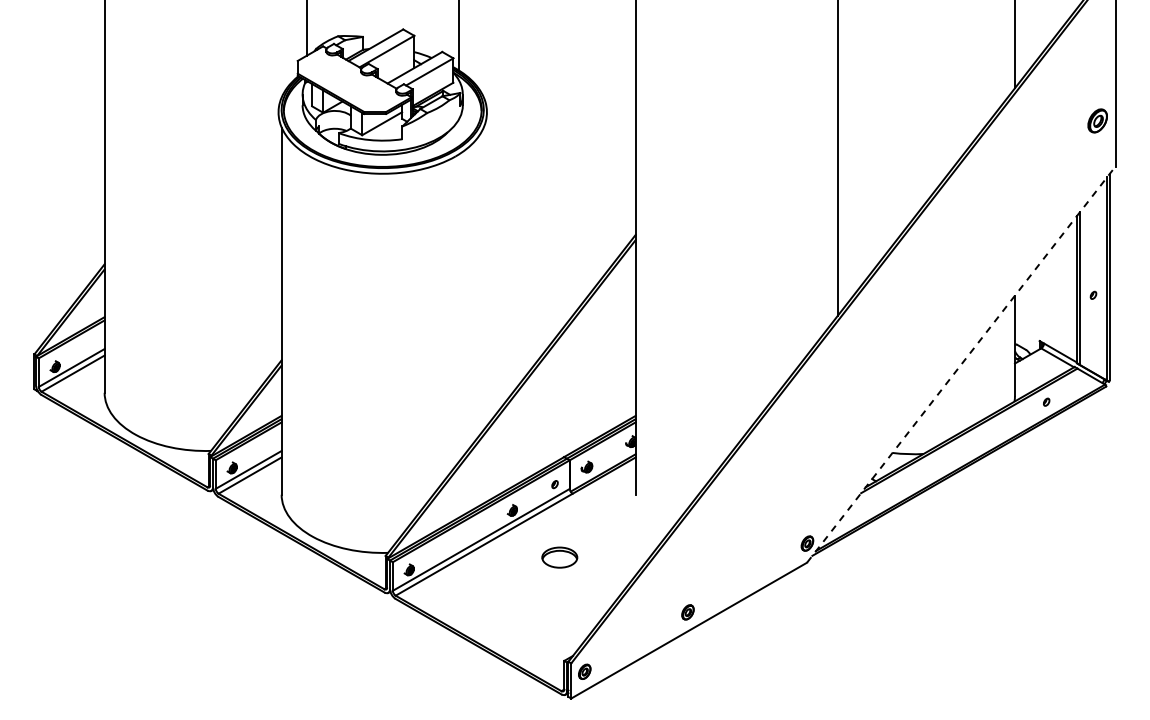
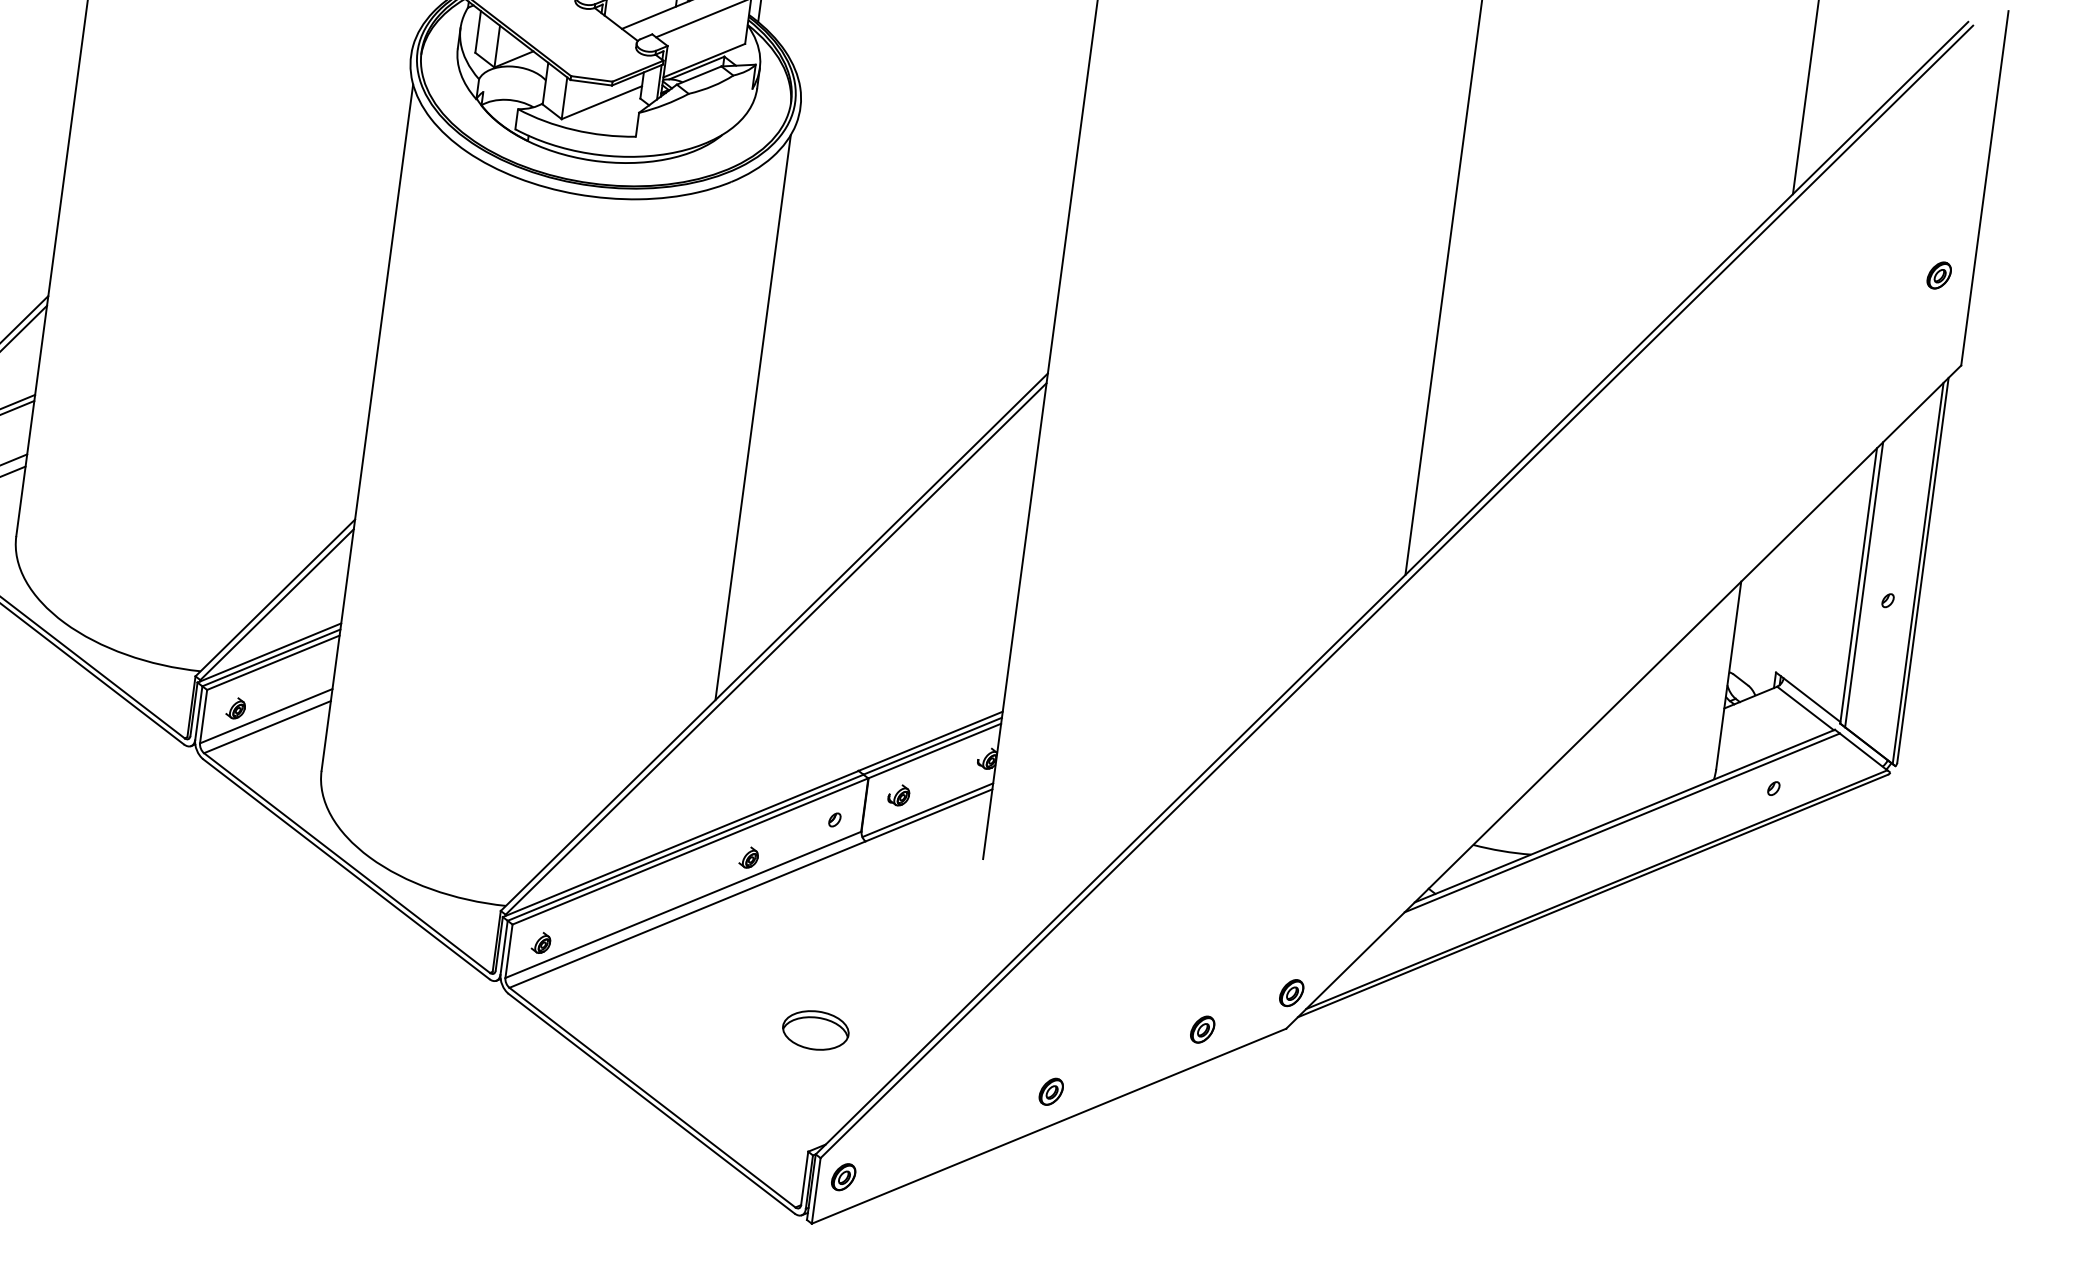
part: (1097, 120) -> (1939, 274), size x0.62
line: (483, 278) -> (752, 417), added
line: (961, 364) -> (1624, 696), dashed -> solid
part: (559, 557) -> (815, 1030), moved
part: (762, 568) -> (1201, 1028), added

